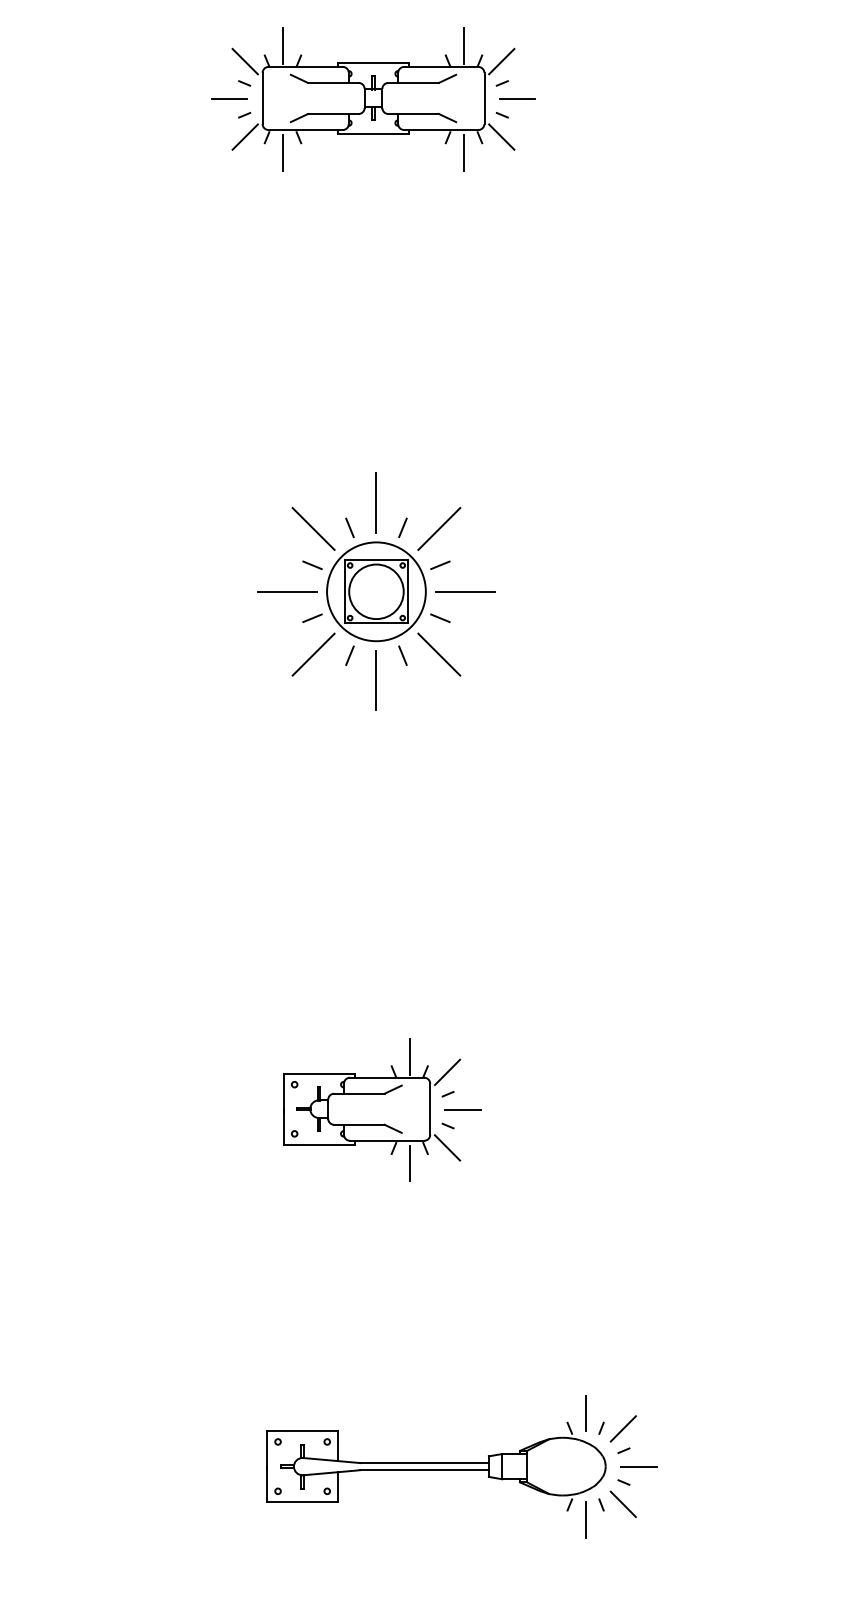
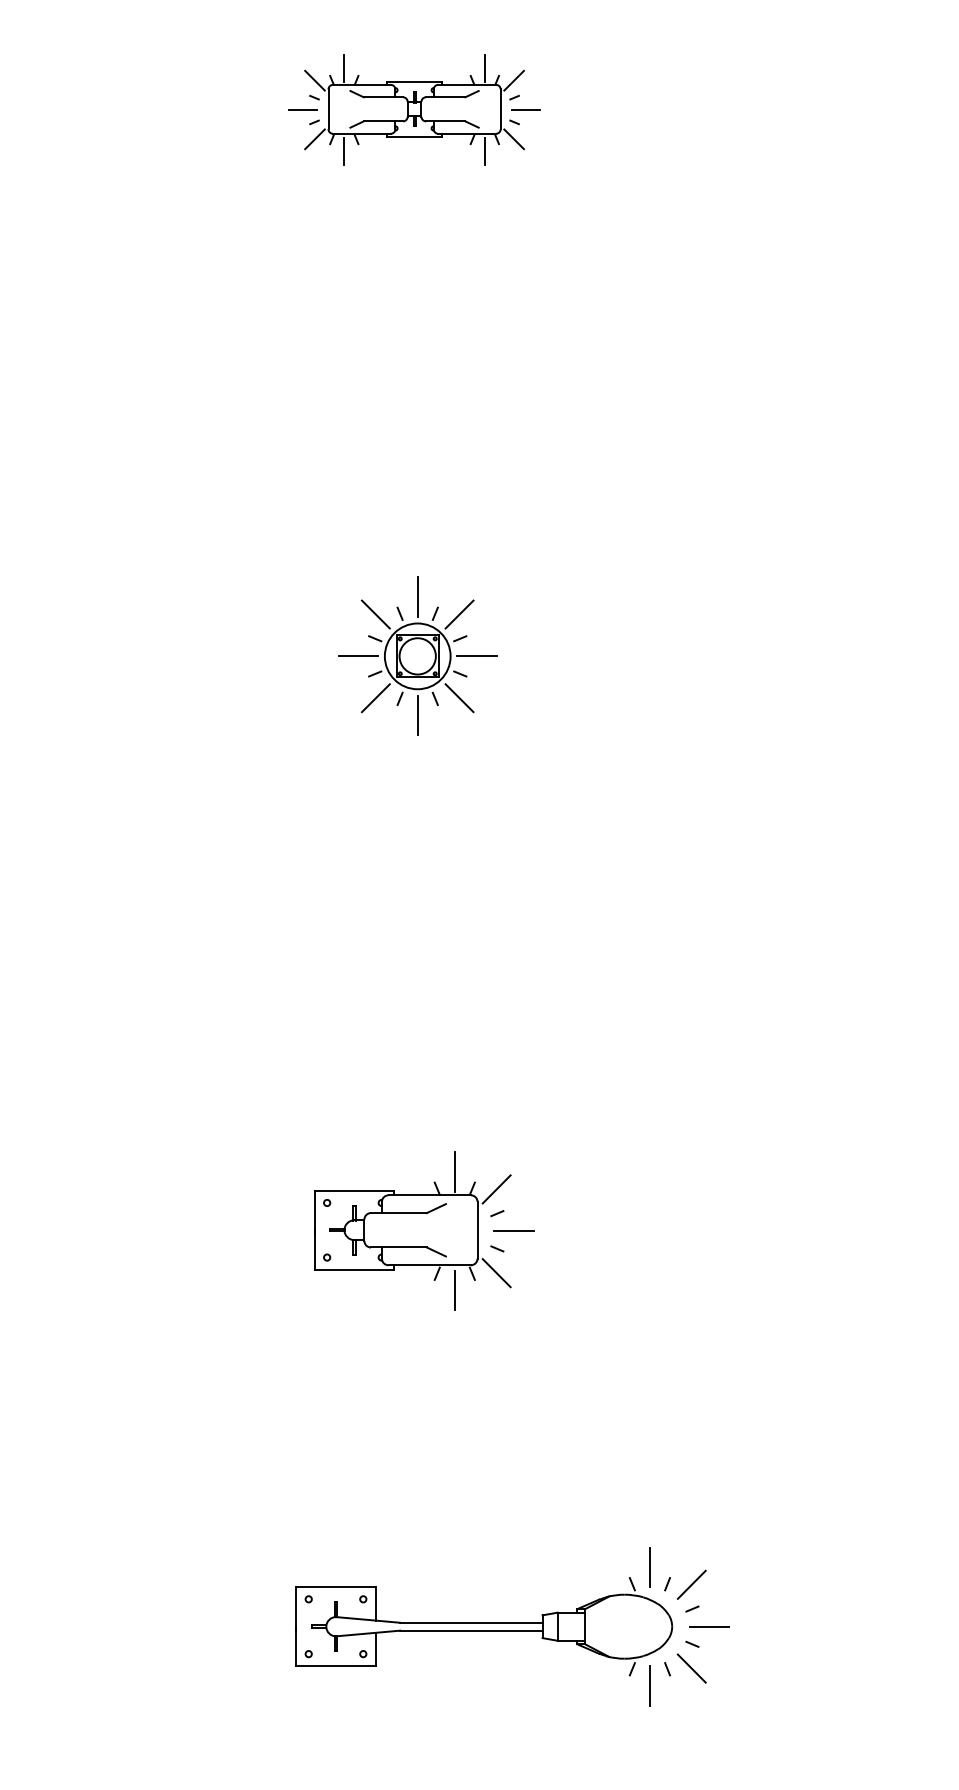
part: (373, 98) -> (414, 109), size x0.7
part: (376, 591) -> (417, 656), size x0.6

